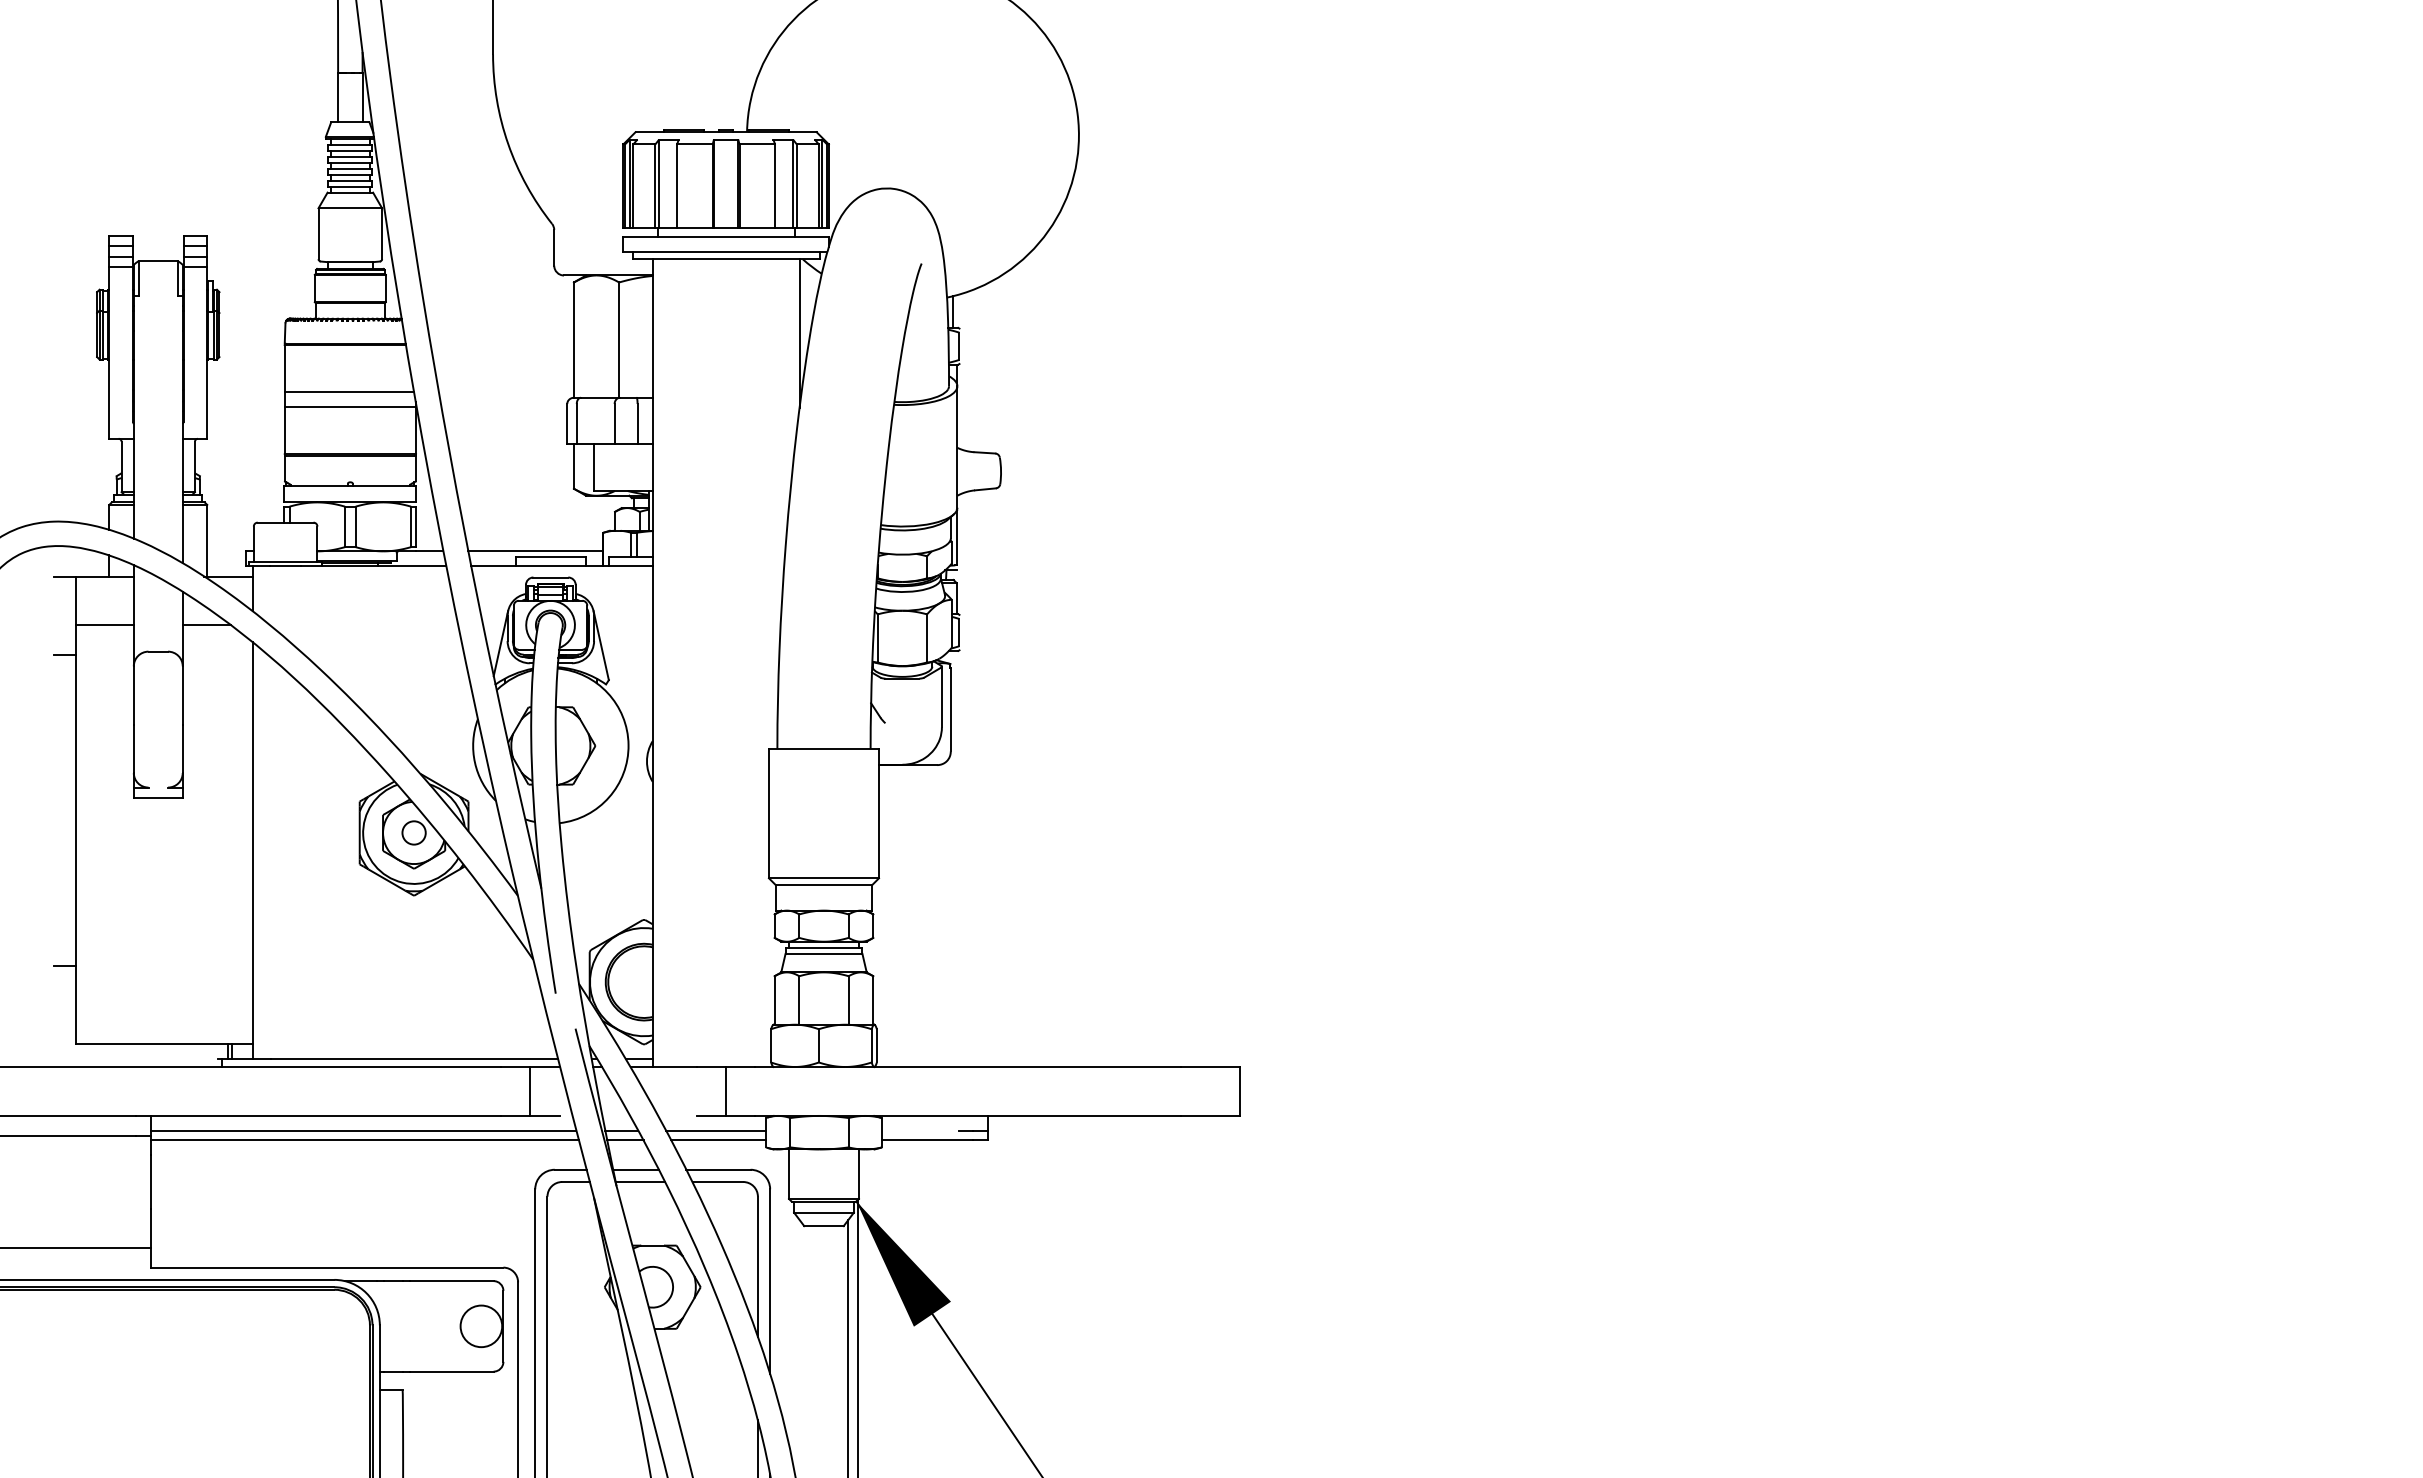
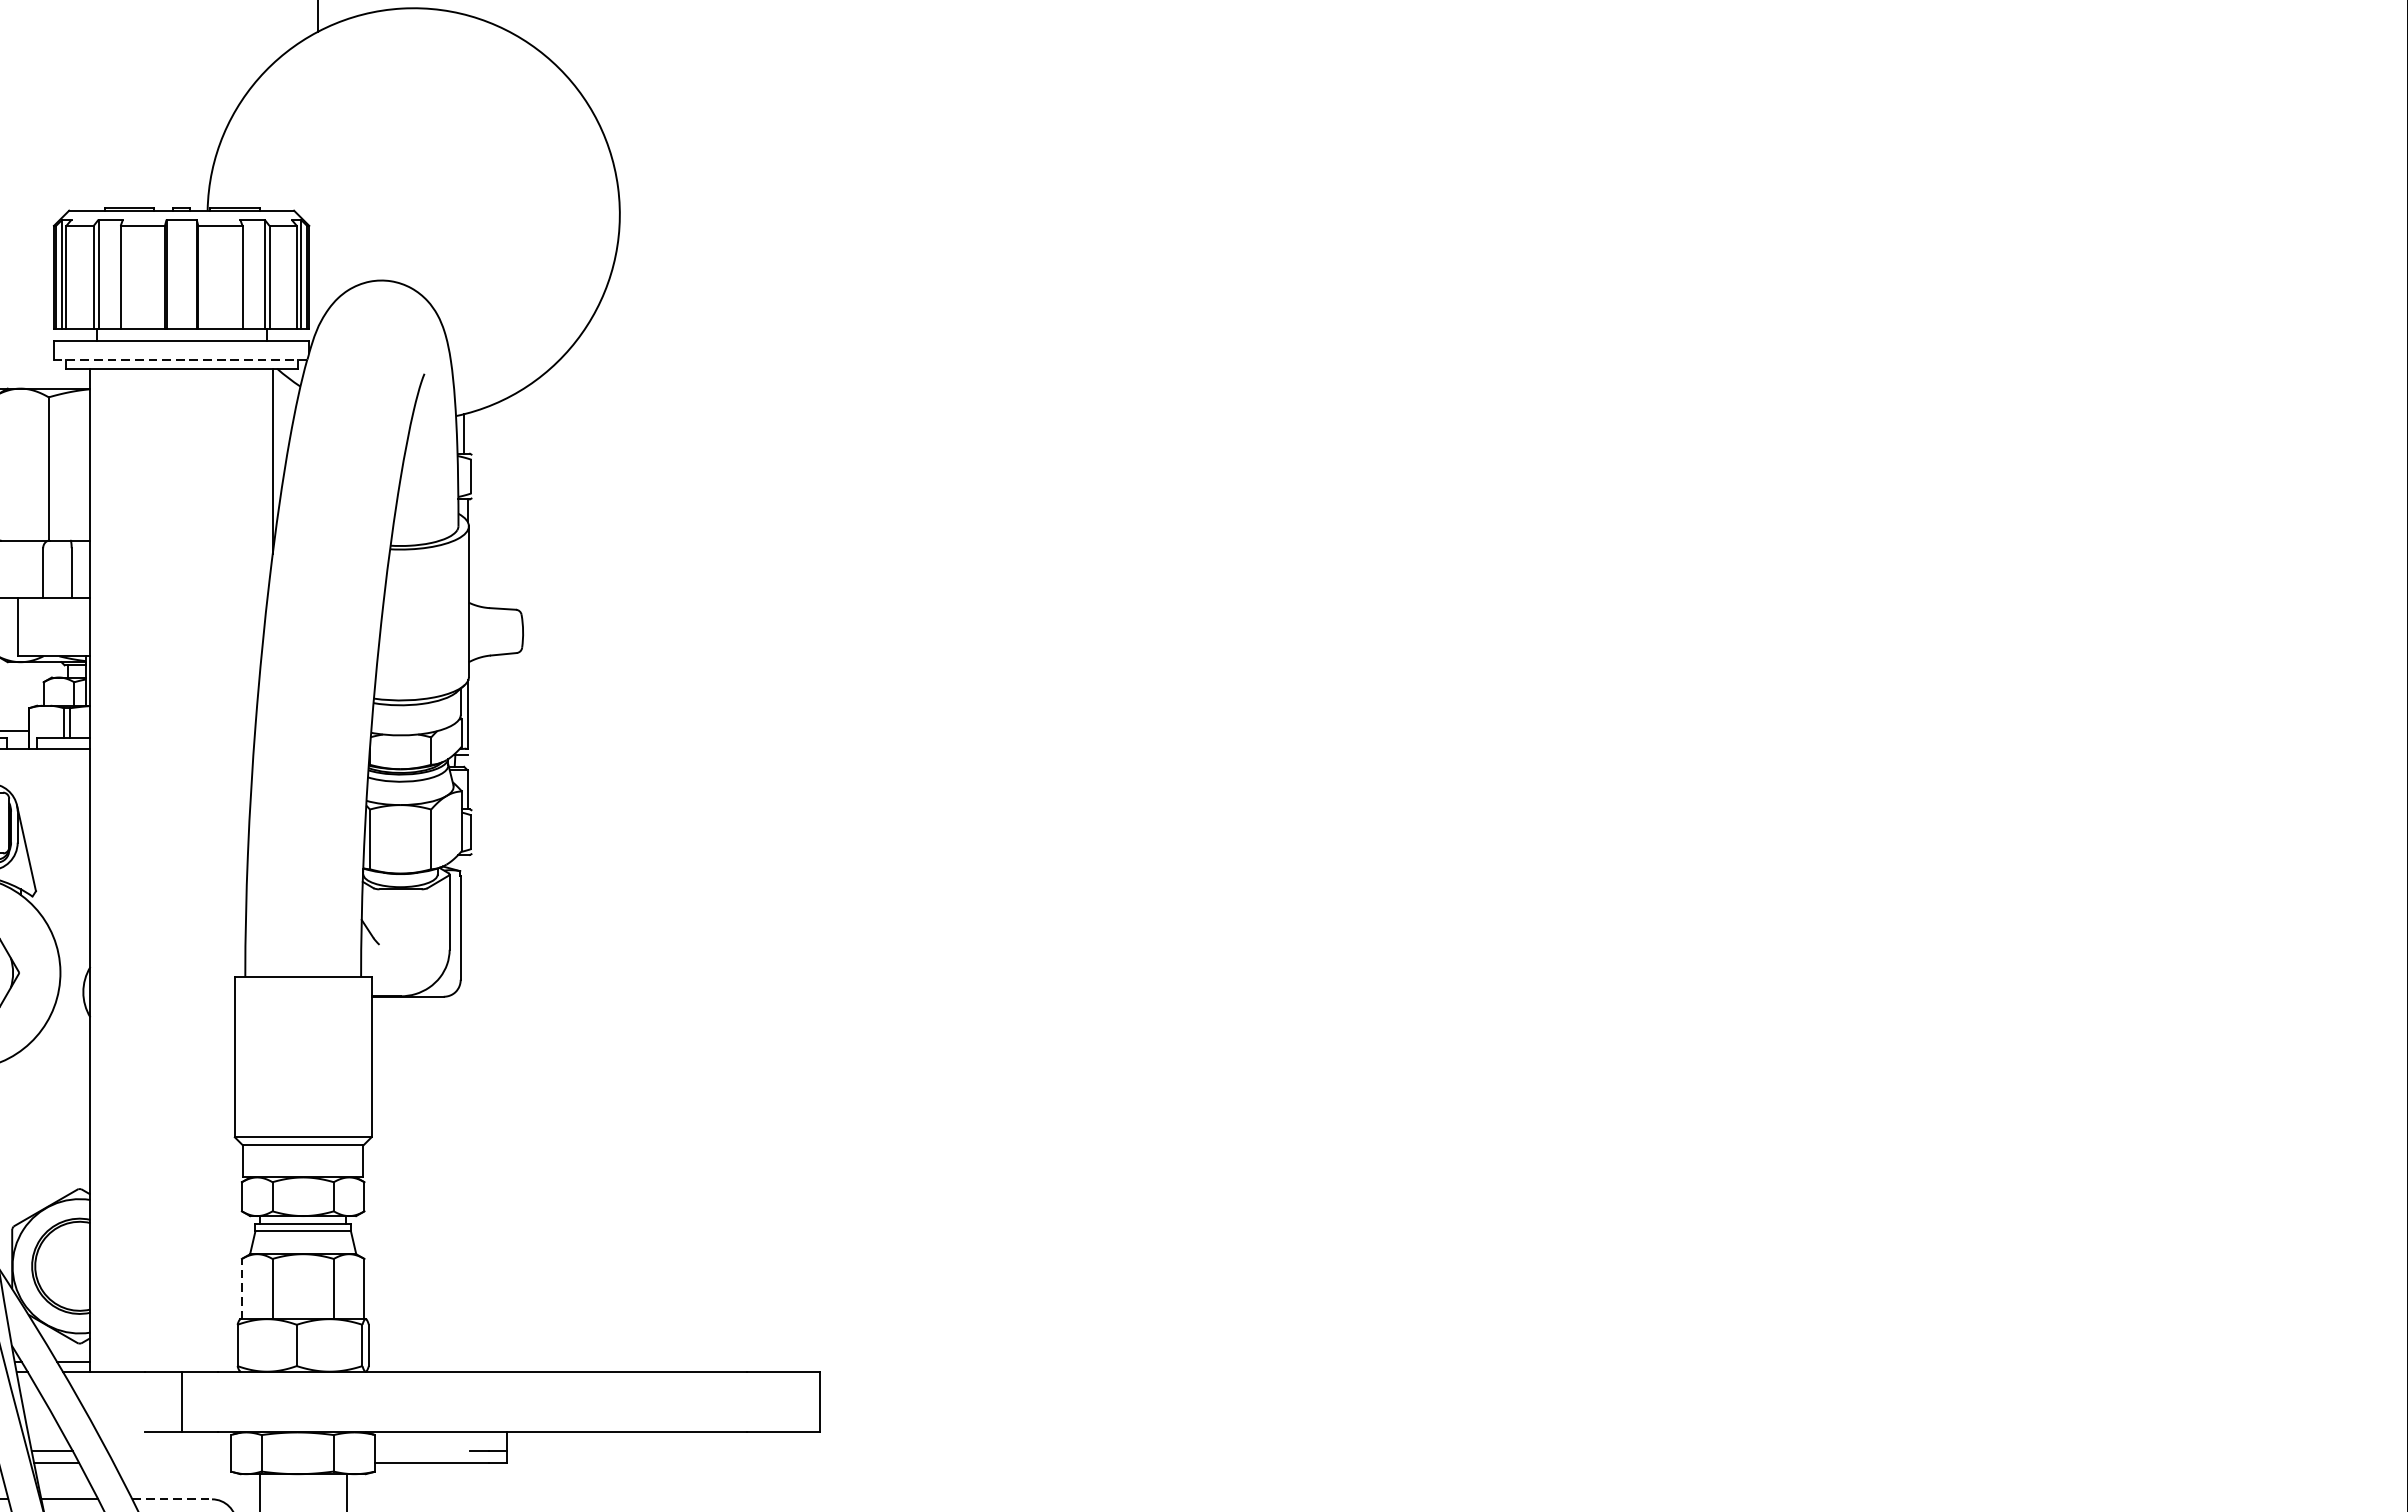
line: (724, 252) -> (179, 360), solid -> dashed
line: (774, 999) -> (241, 1287), solid -> dashed
line: (715, 1130) -> (168, 1450), removed
line: (718, 1140) -> (172, 1462), removed
line: (719, 1169) -> (173, 1499), solid -> dashed

